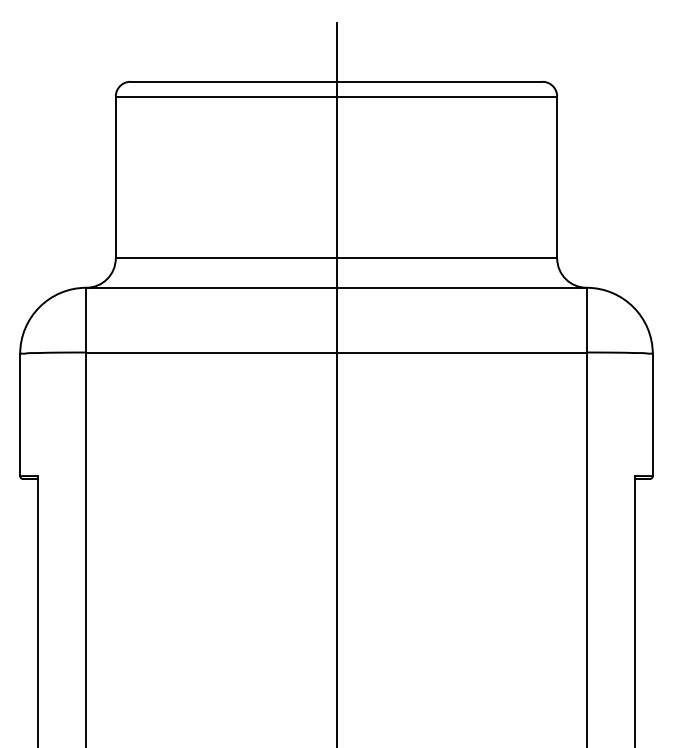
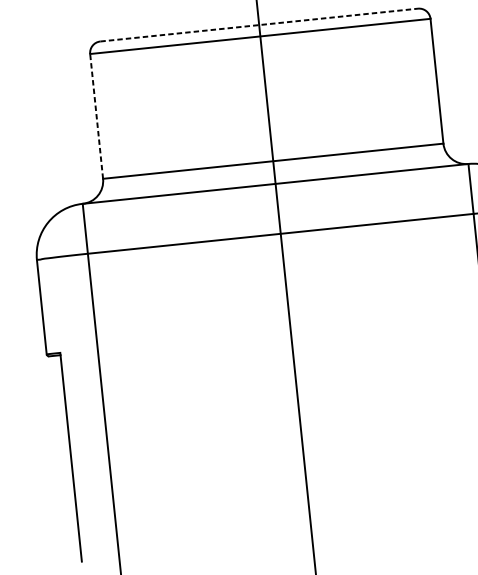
line: (336, 81) -> (259, 24), solid -> dashed
line: (115, 177) -> (96, 116), solid -> dashed

